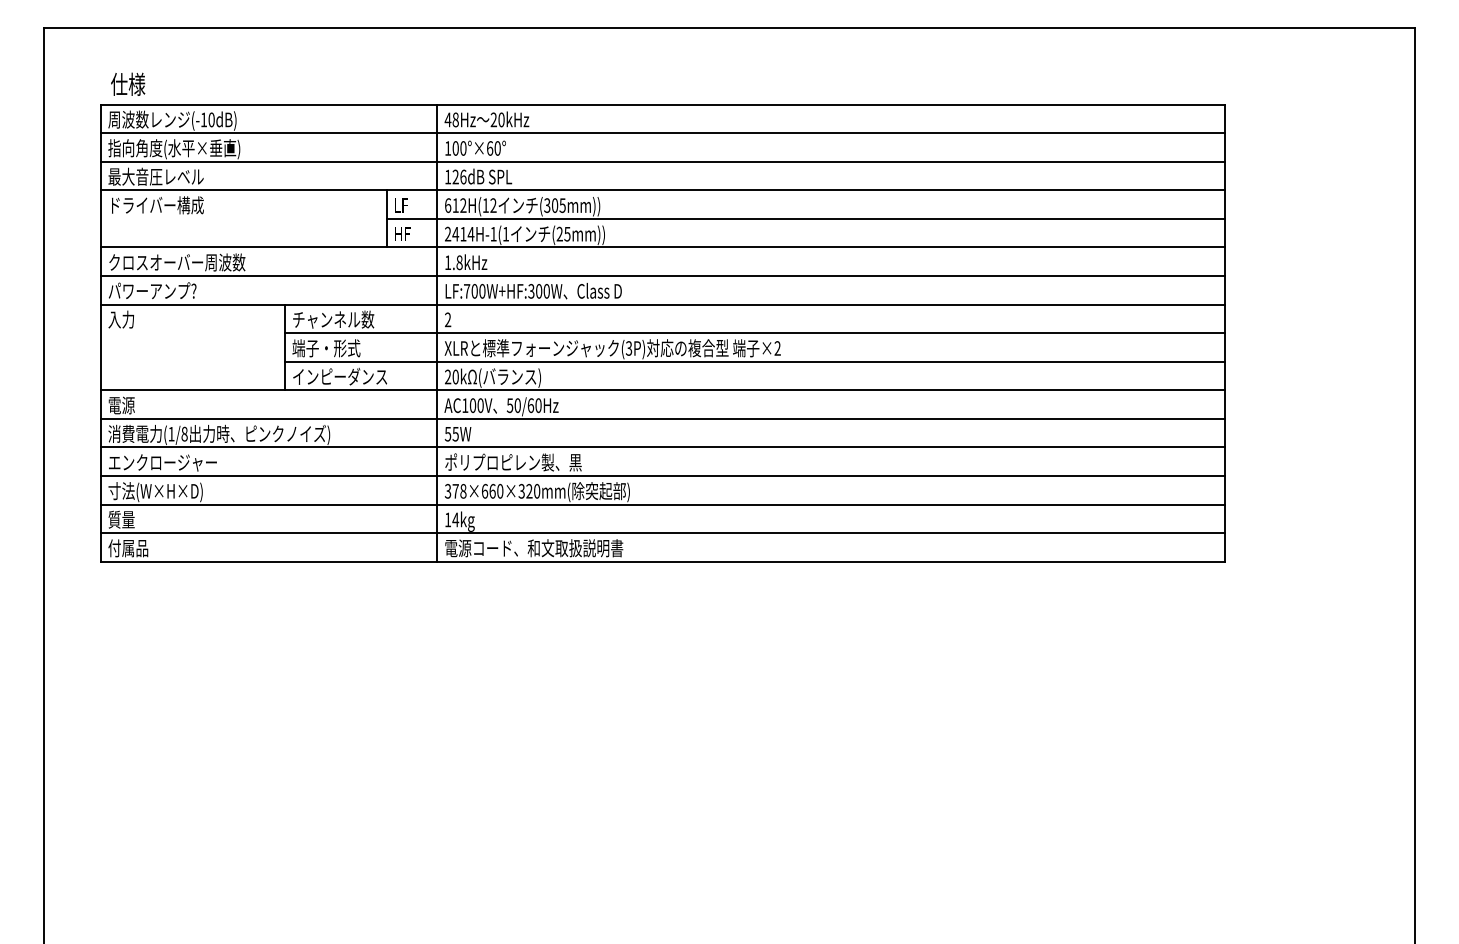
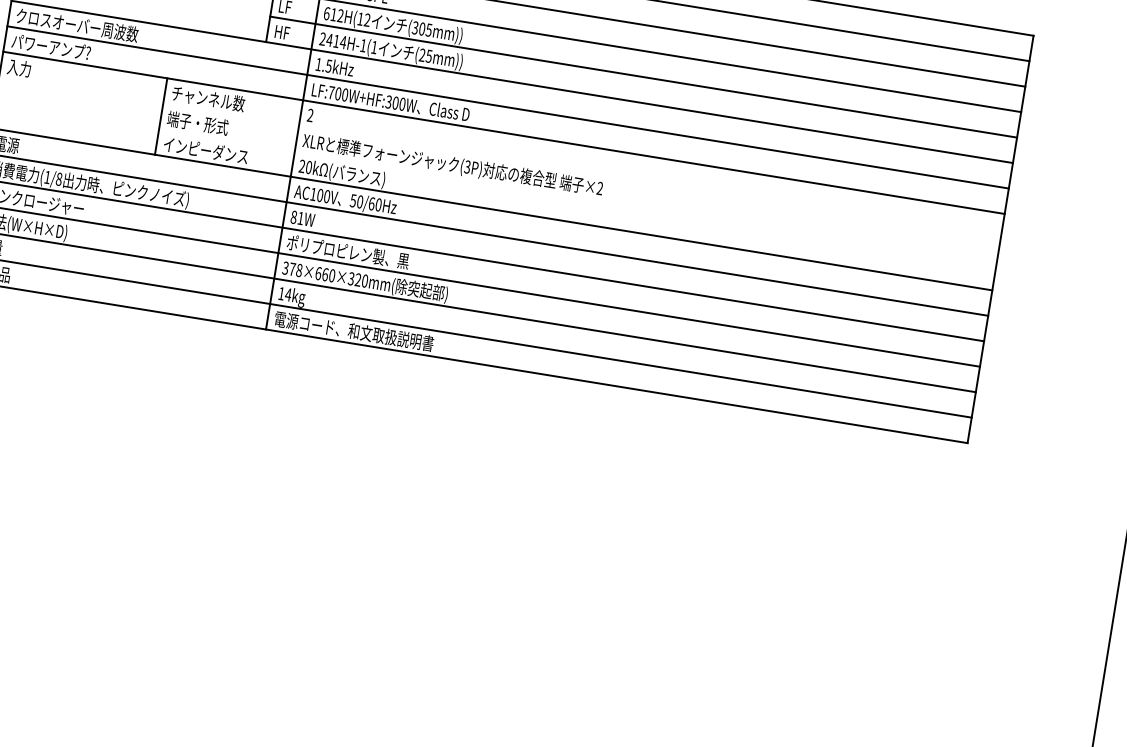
text: (459, 262) -> (328, 65), 1.8kHz -> 1.5kHz
line: (754, 333) -> (581, 171), removed
line: (754, 361) -> (577, 196), removed
text: (451, 433) -> (297, 217), 55W -> 81W

